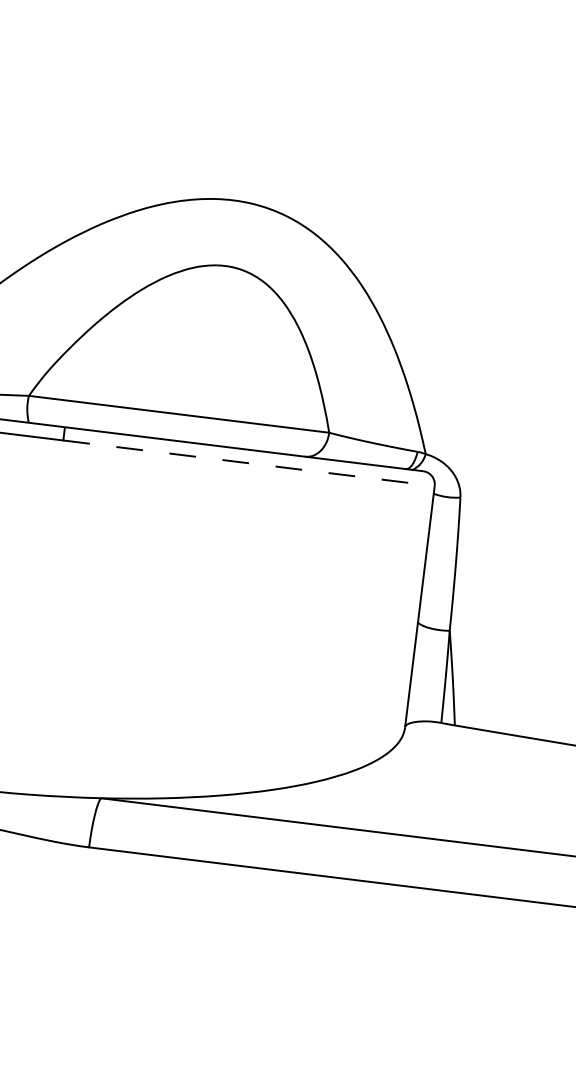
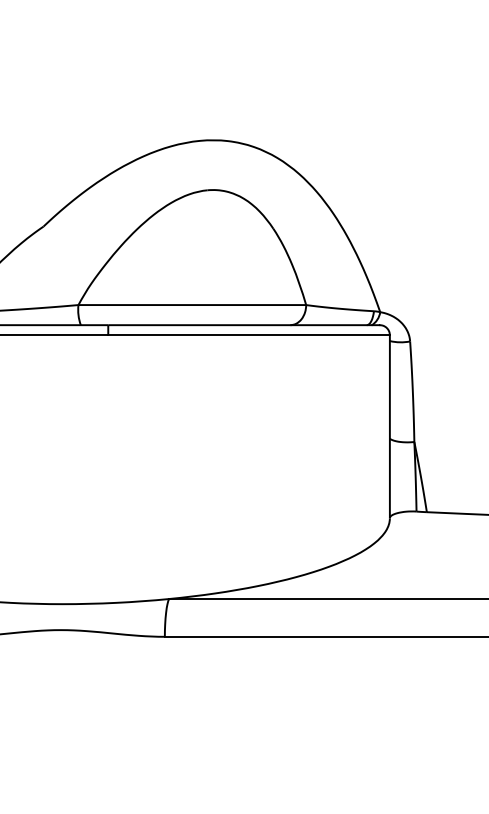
line: (249, 463) -> (249, 335), dashed -> solid

